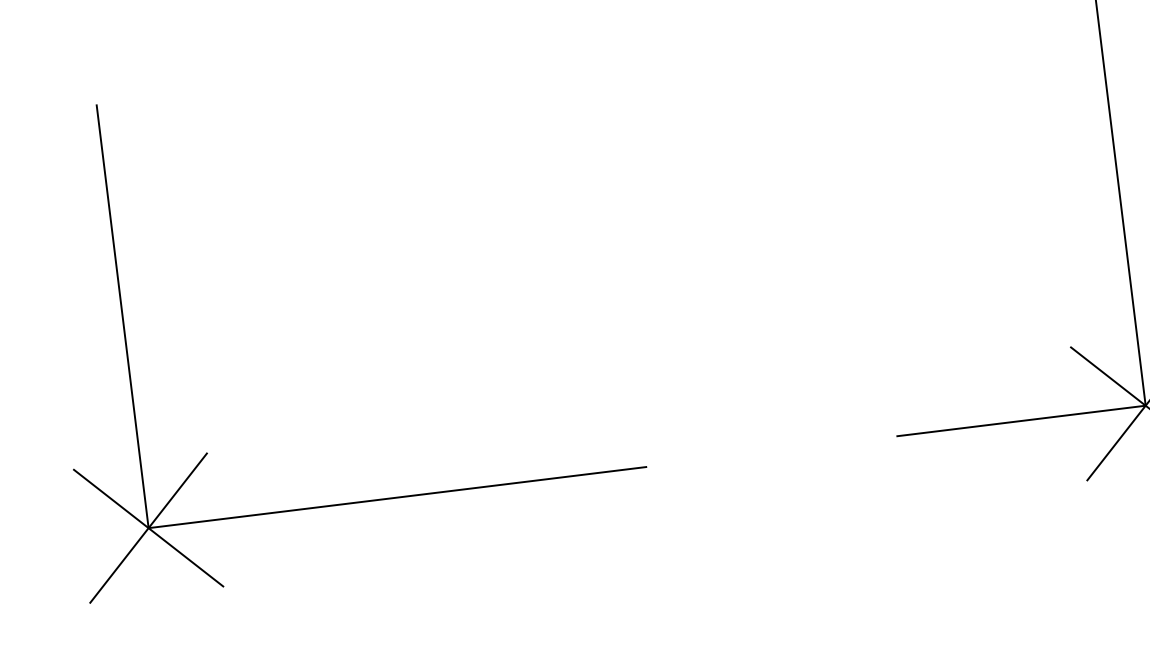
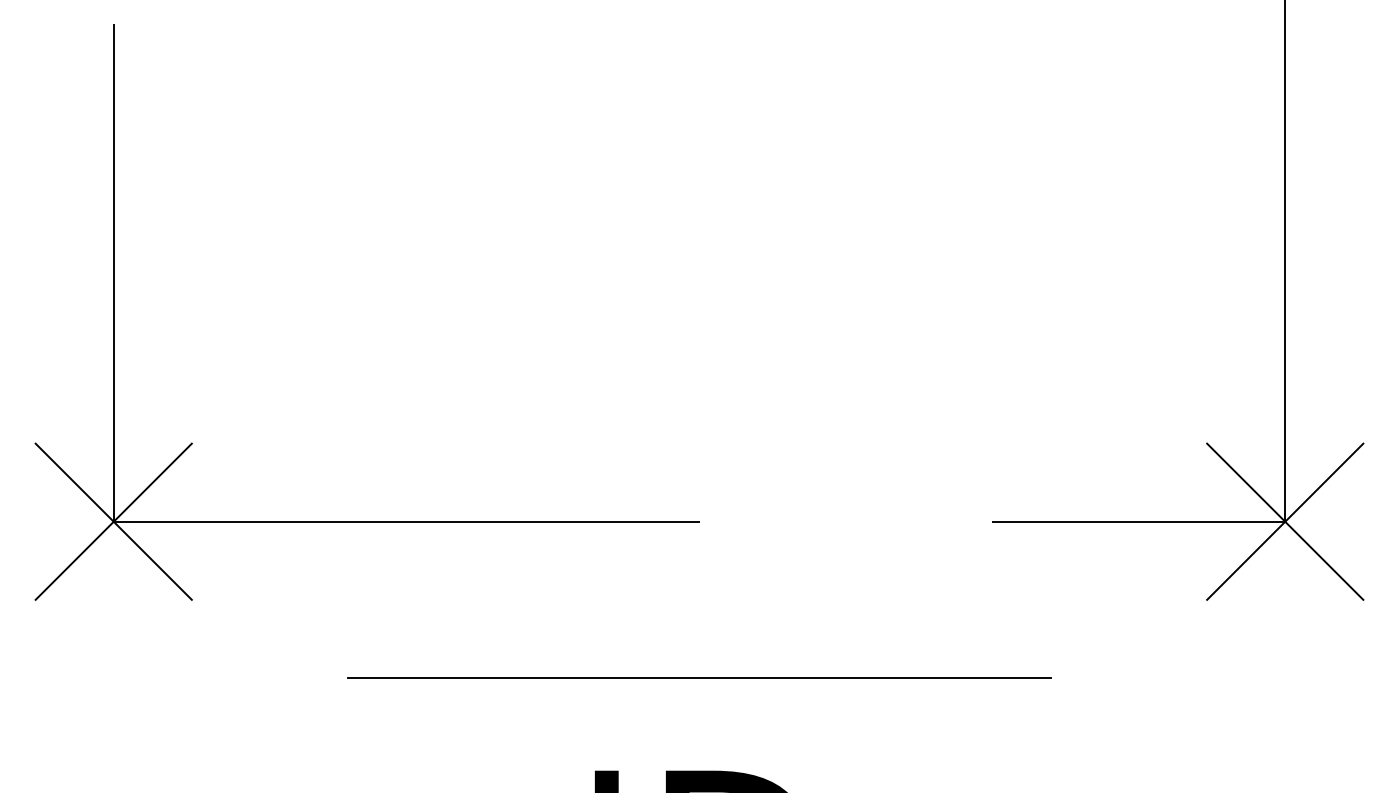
line: (663, 599) -> (699, 677), added

